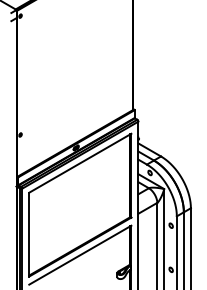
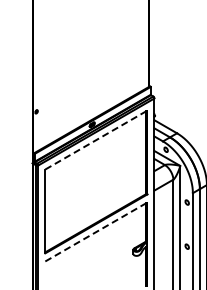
line: (80, 163) -> (96, 140), solid -> dashed
line: (80, 255) -> (96, 232), solid -> dashed

